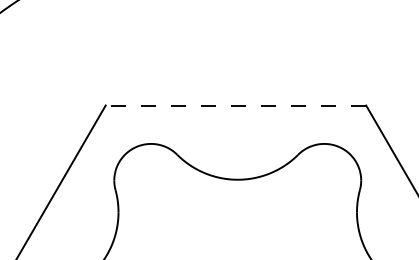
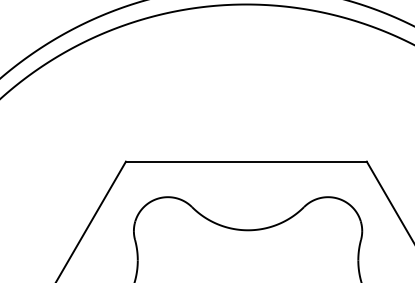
line: (234, 105) -> (245, 161), dashed -> solid

